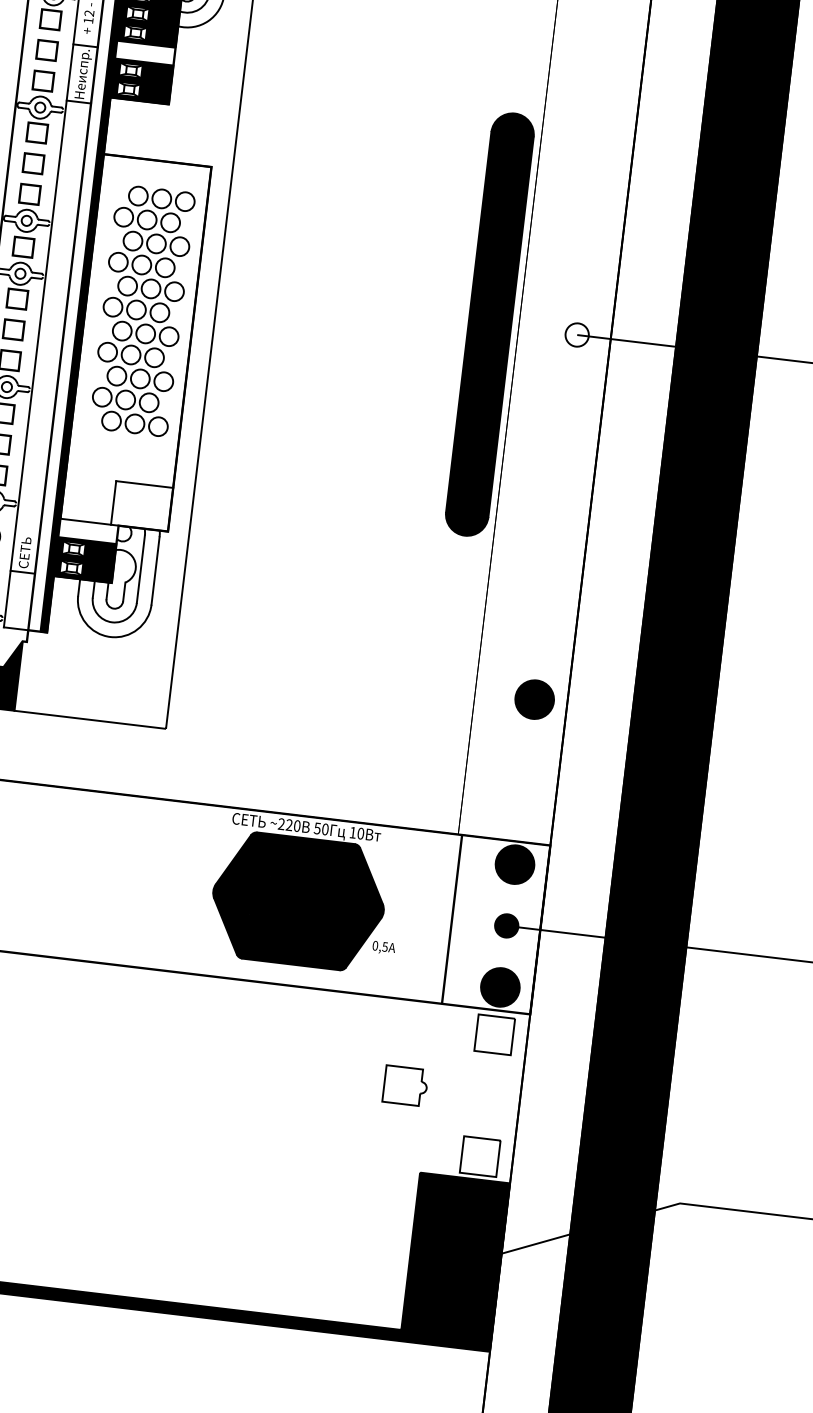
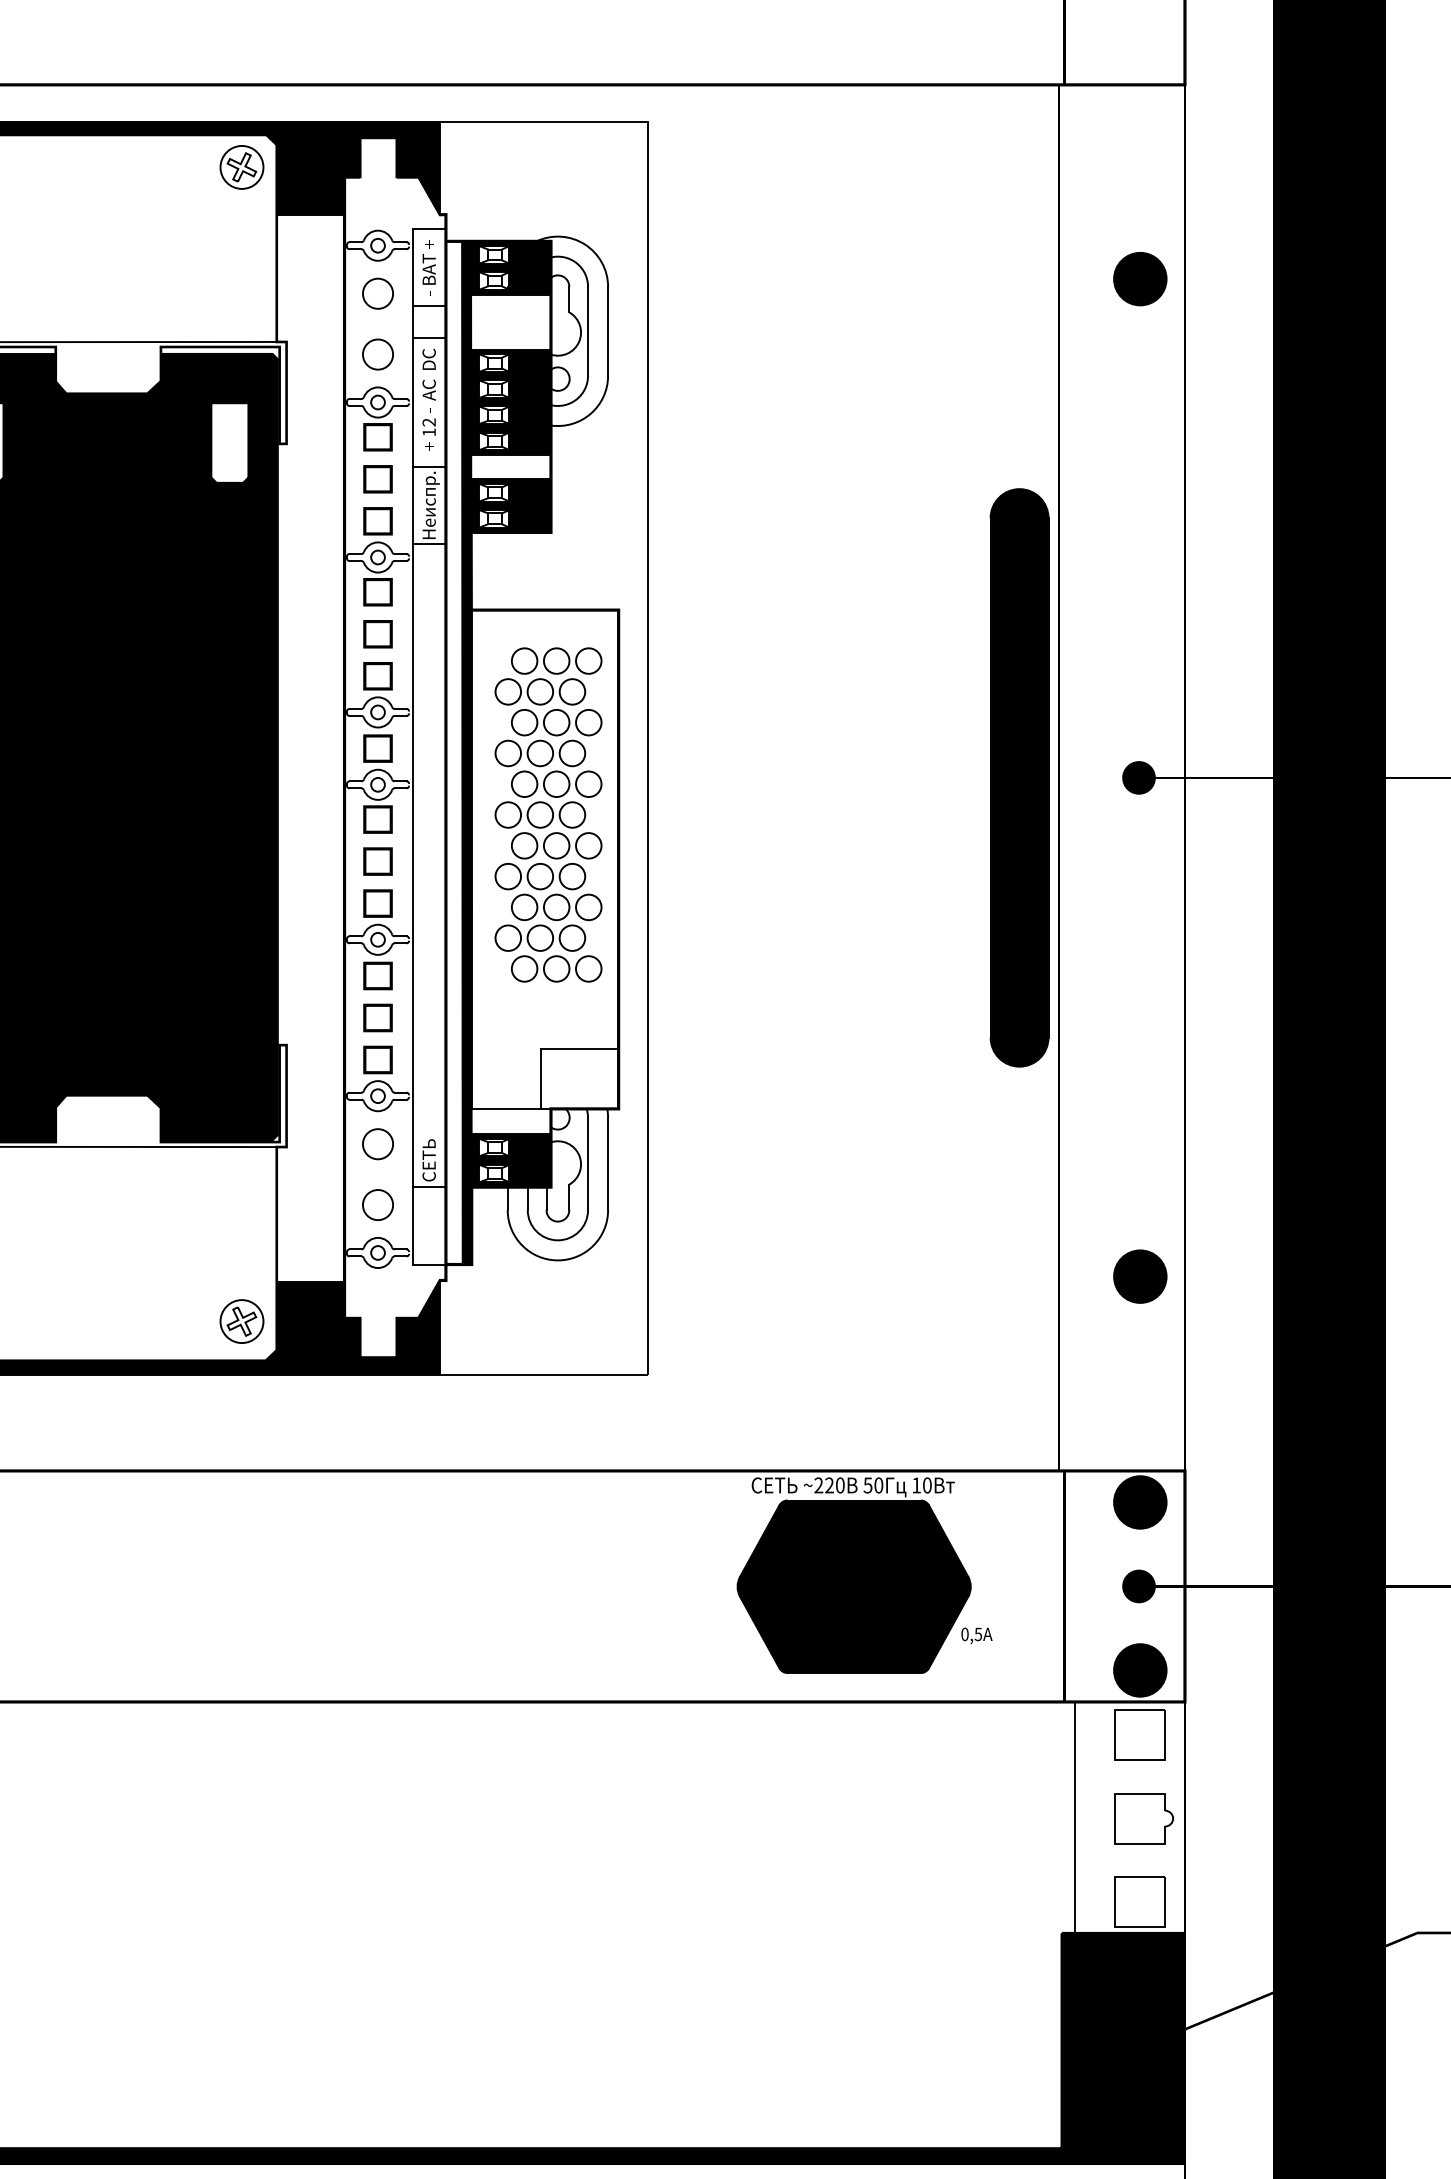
fill: (576, 334) -> (1138, 777), added
part: (405, 1085) -> (1143, 1818), moved
line: (439, 1088) -> (1074, 1816), added

